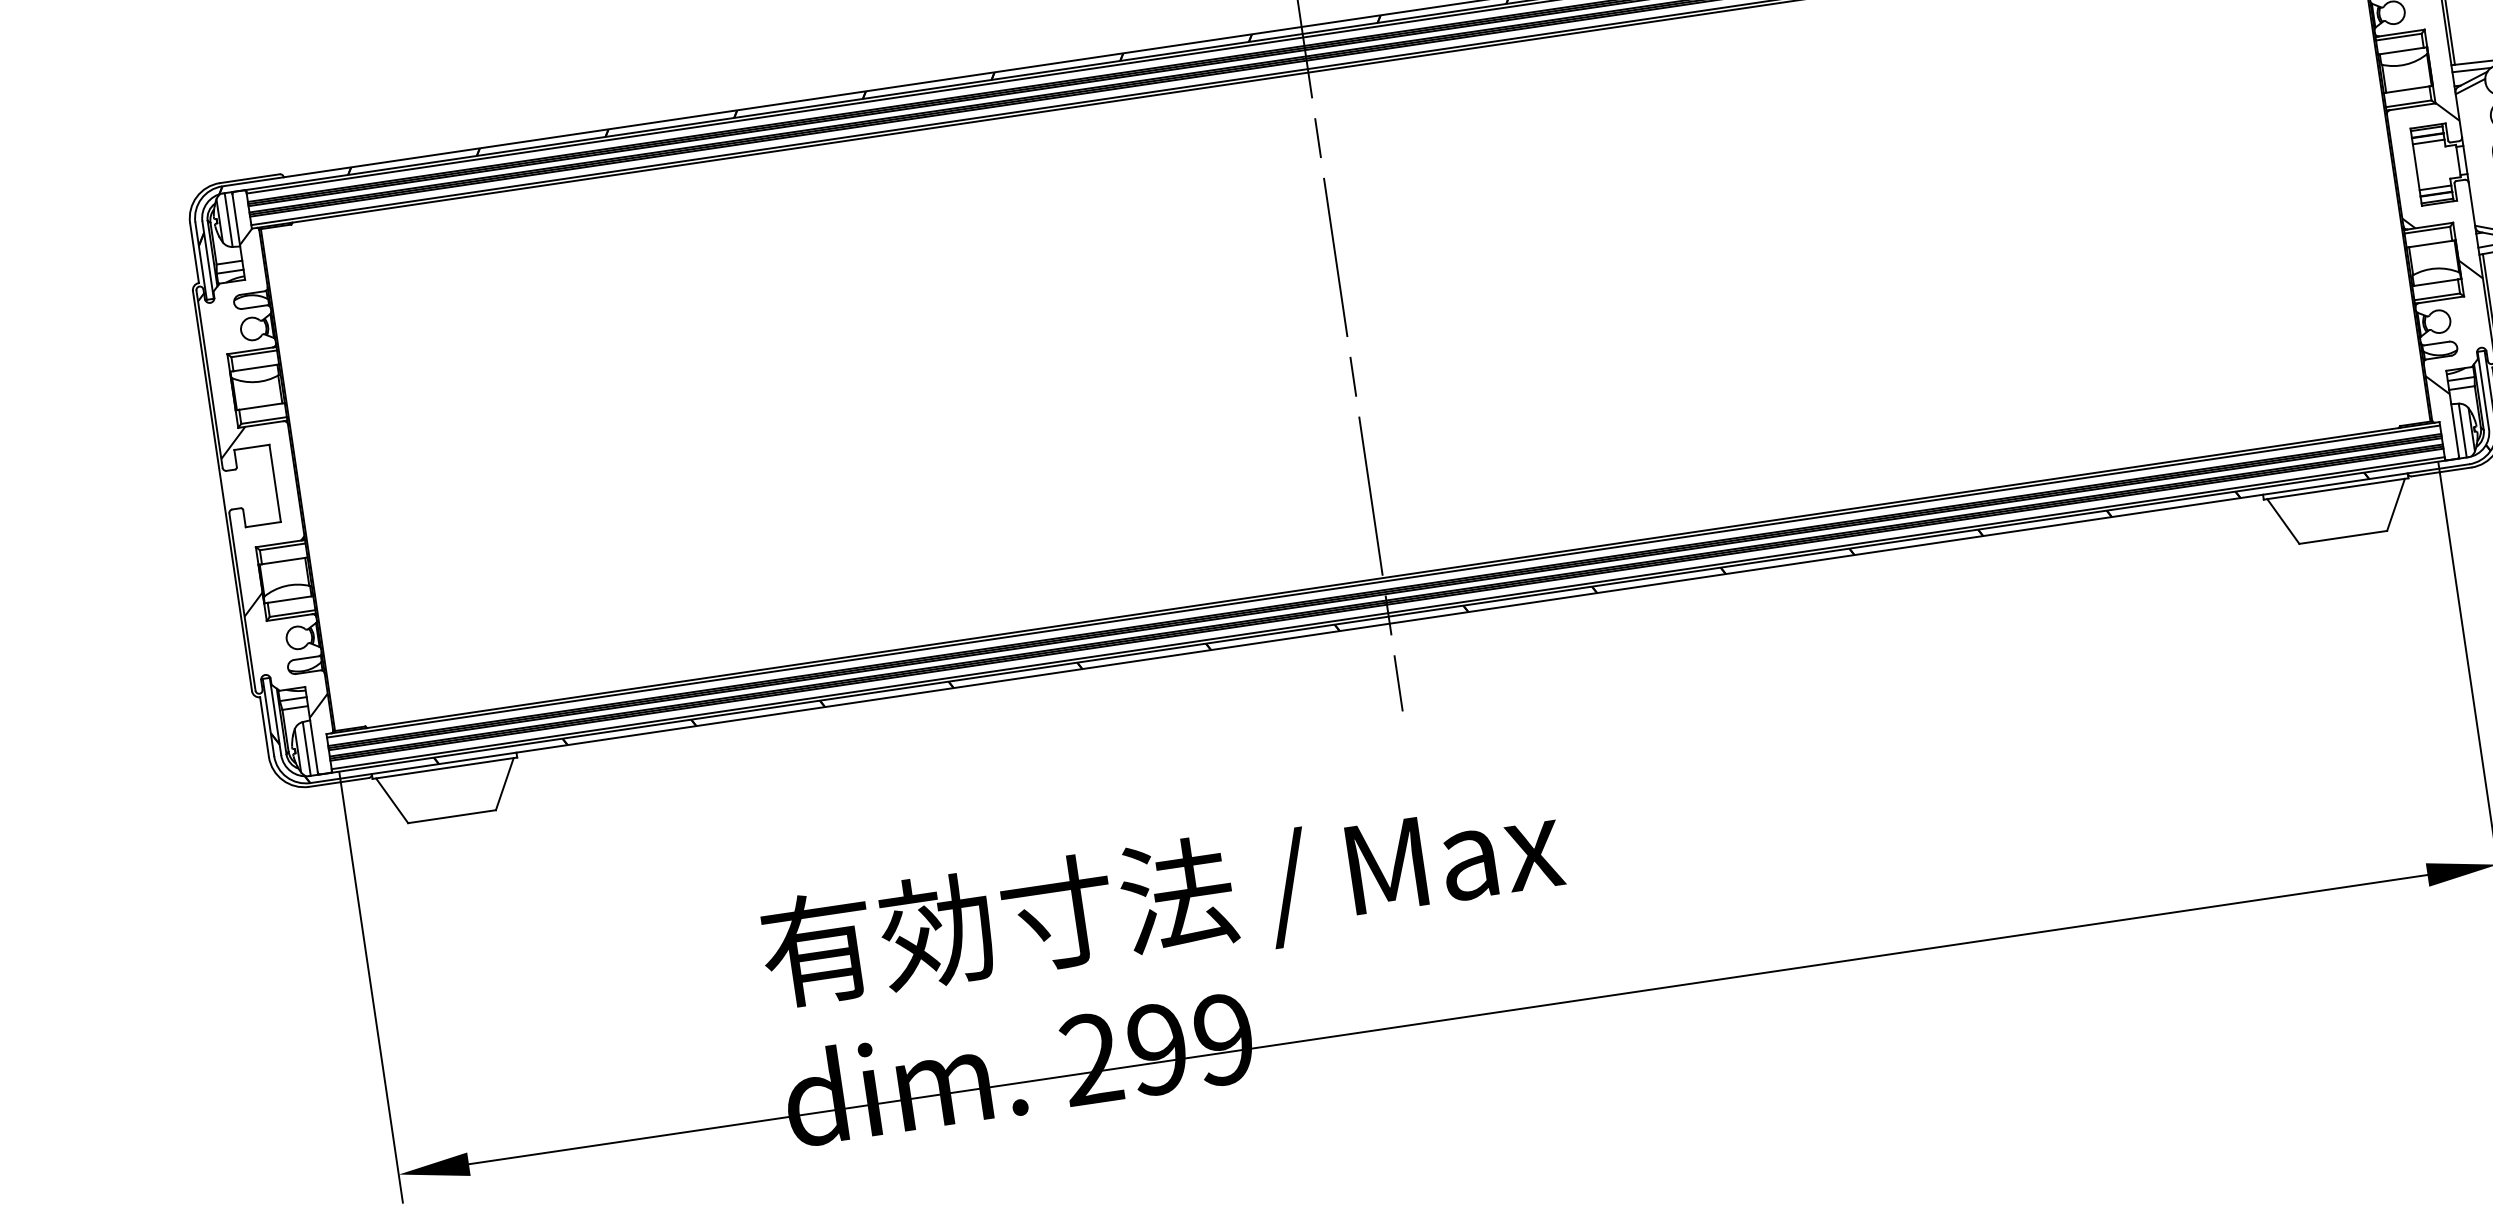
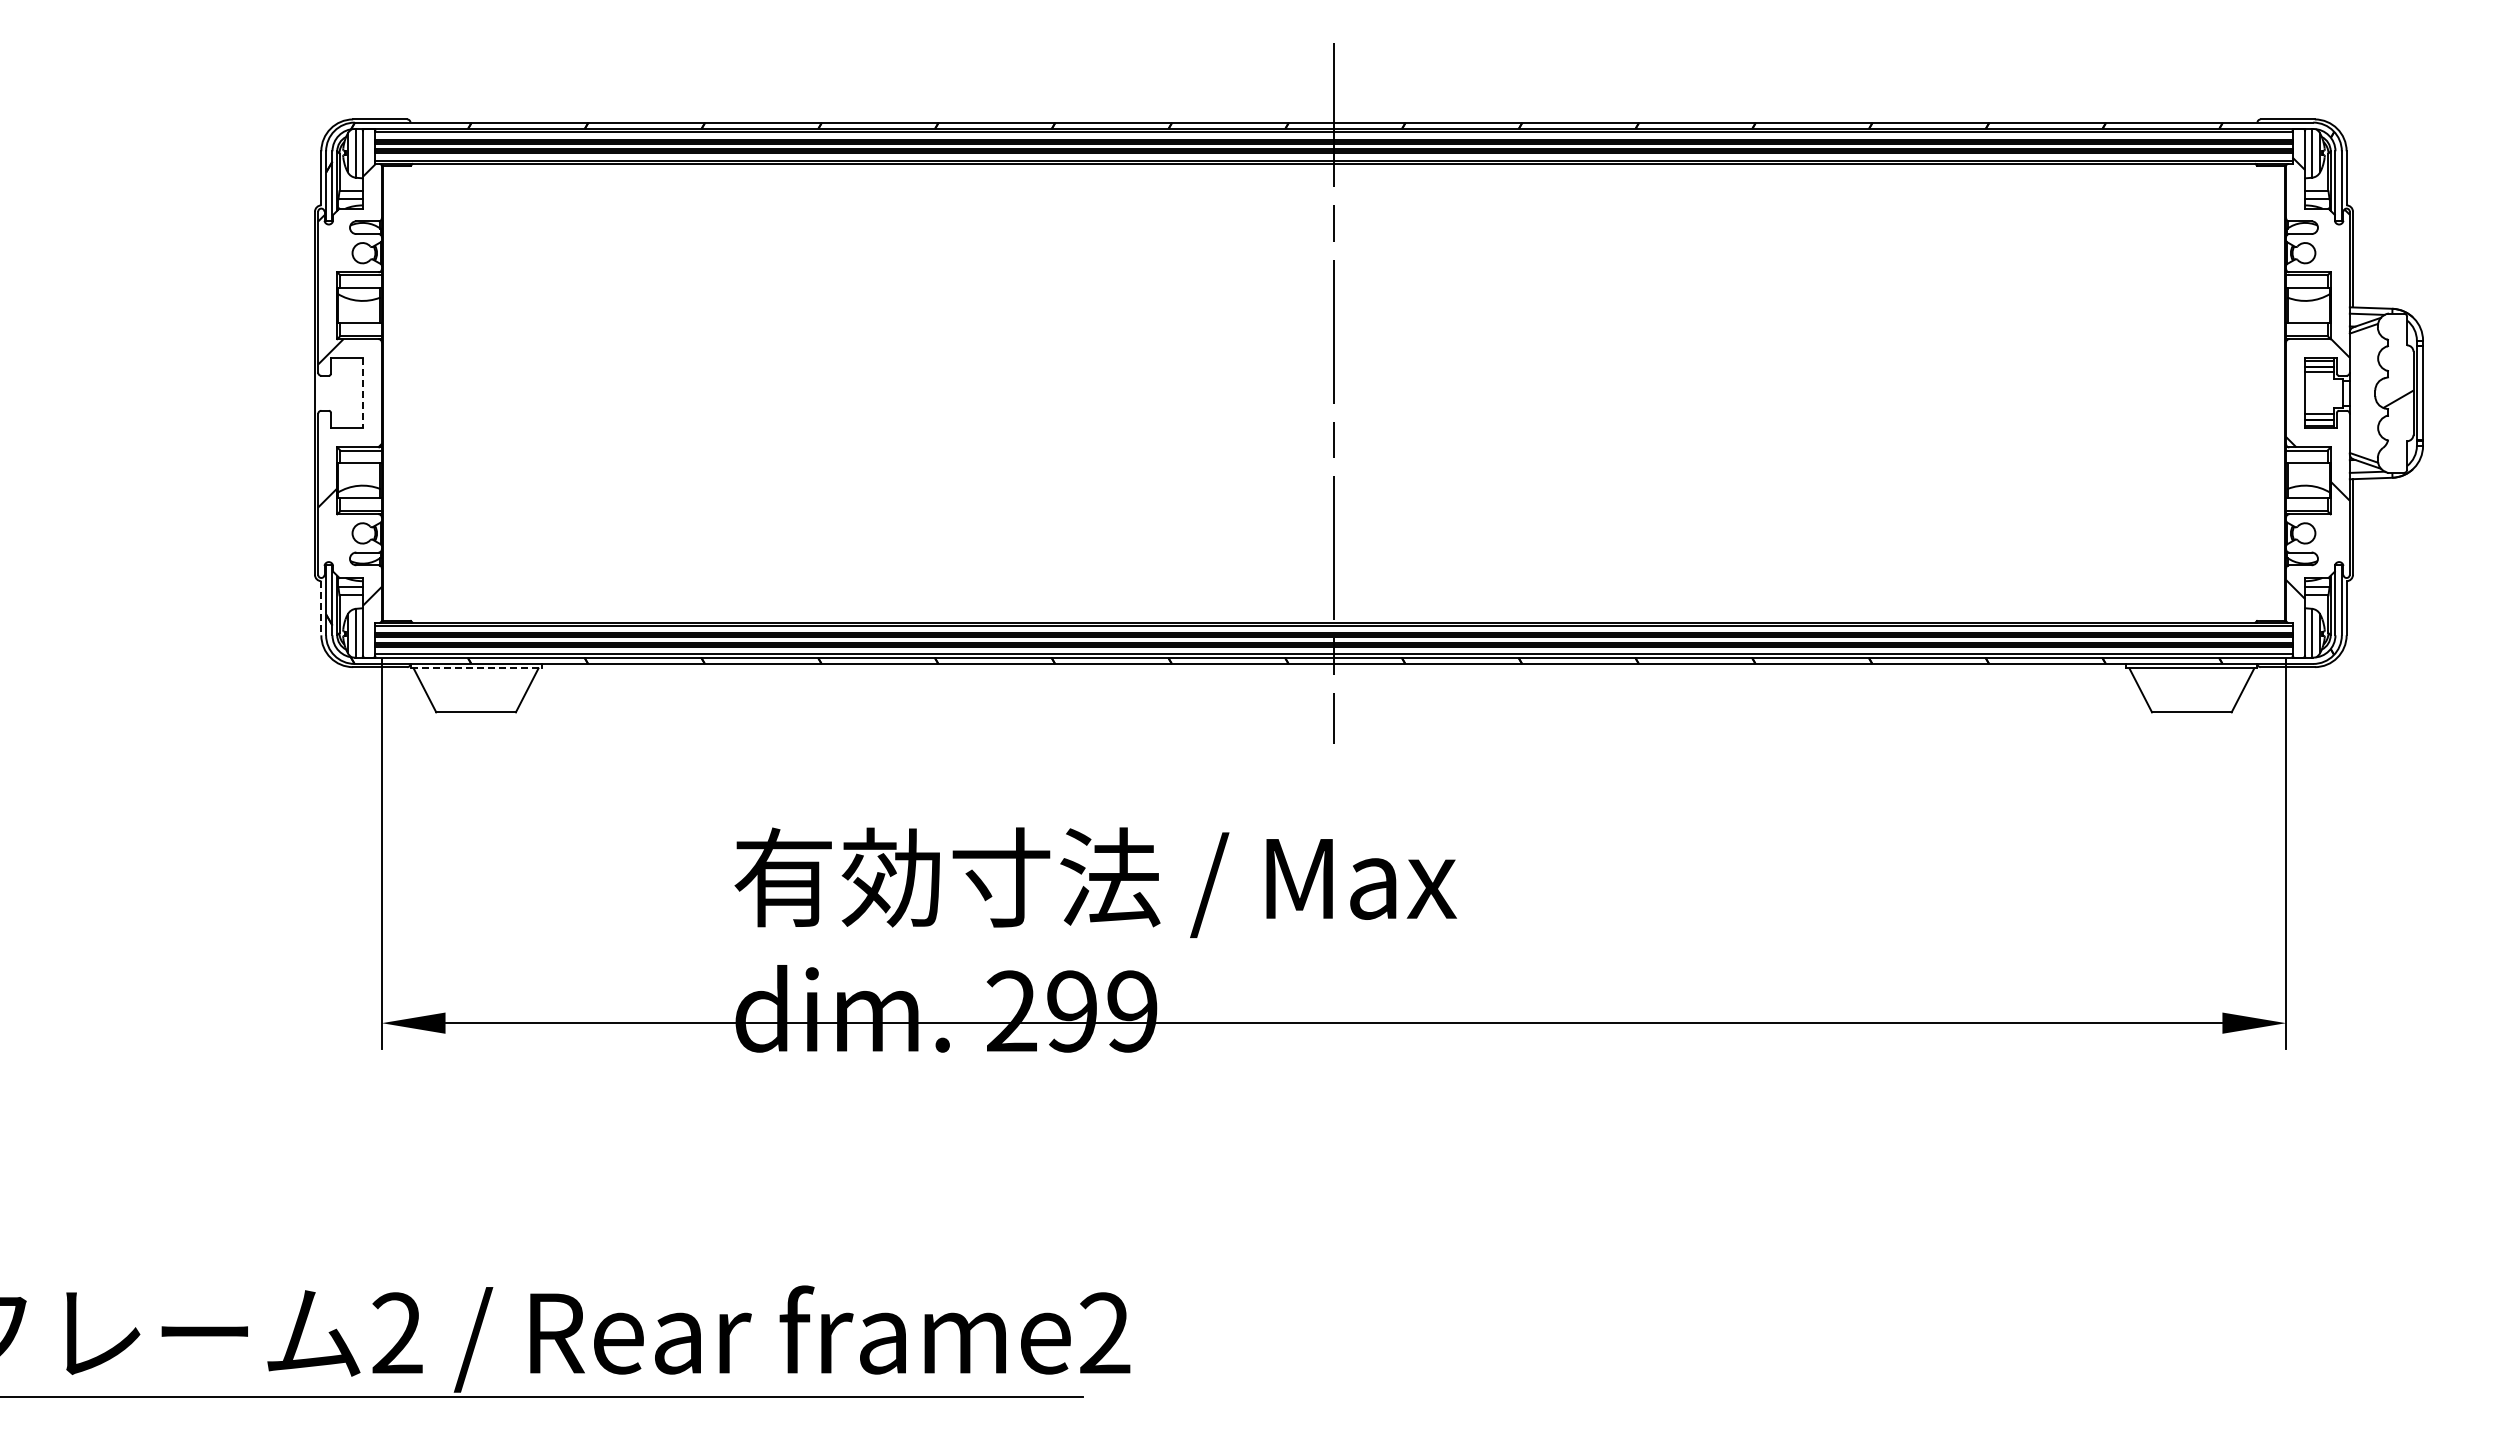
line: (274, 483) -> (362, 393), solid -> dashed
line: (264, 727) -> (321, 608), solid -> dashed
line: (445, 768) -> (476, 668), solid -> dashed

